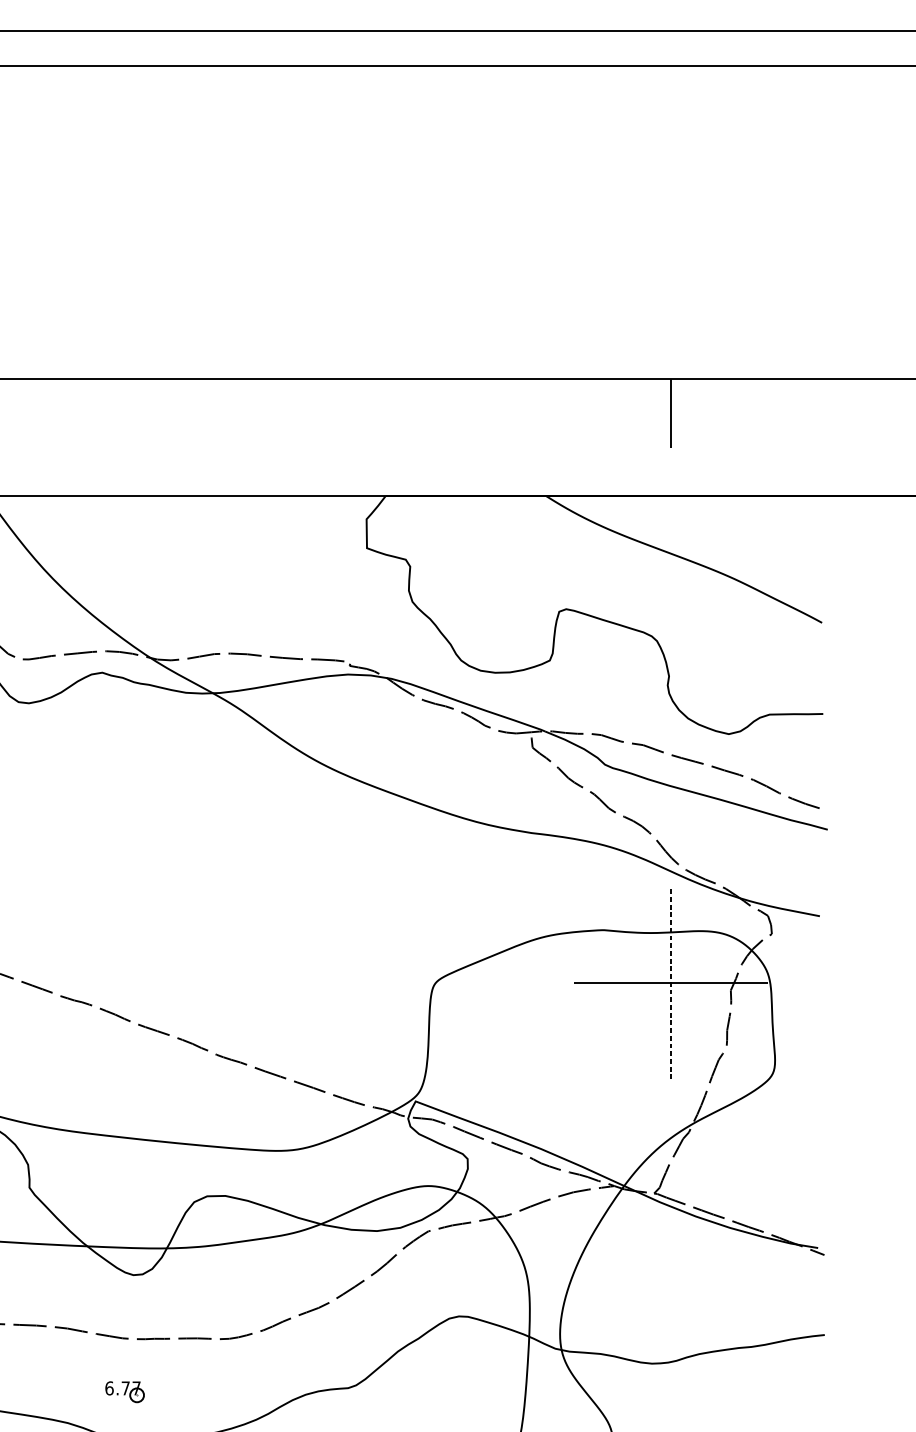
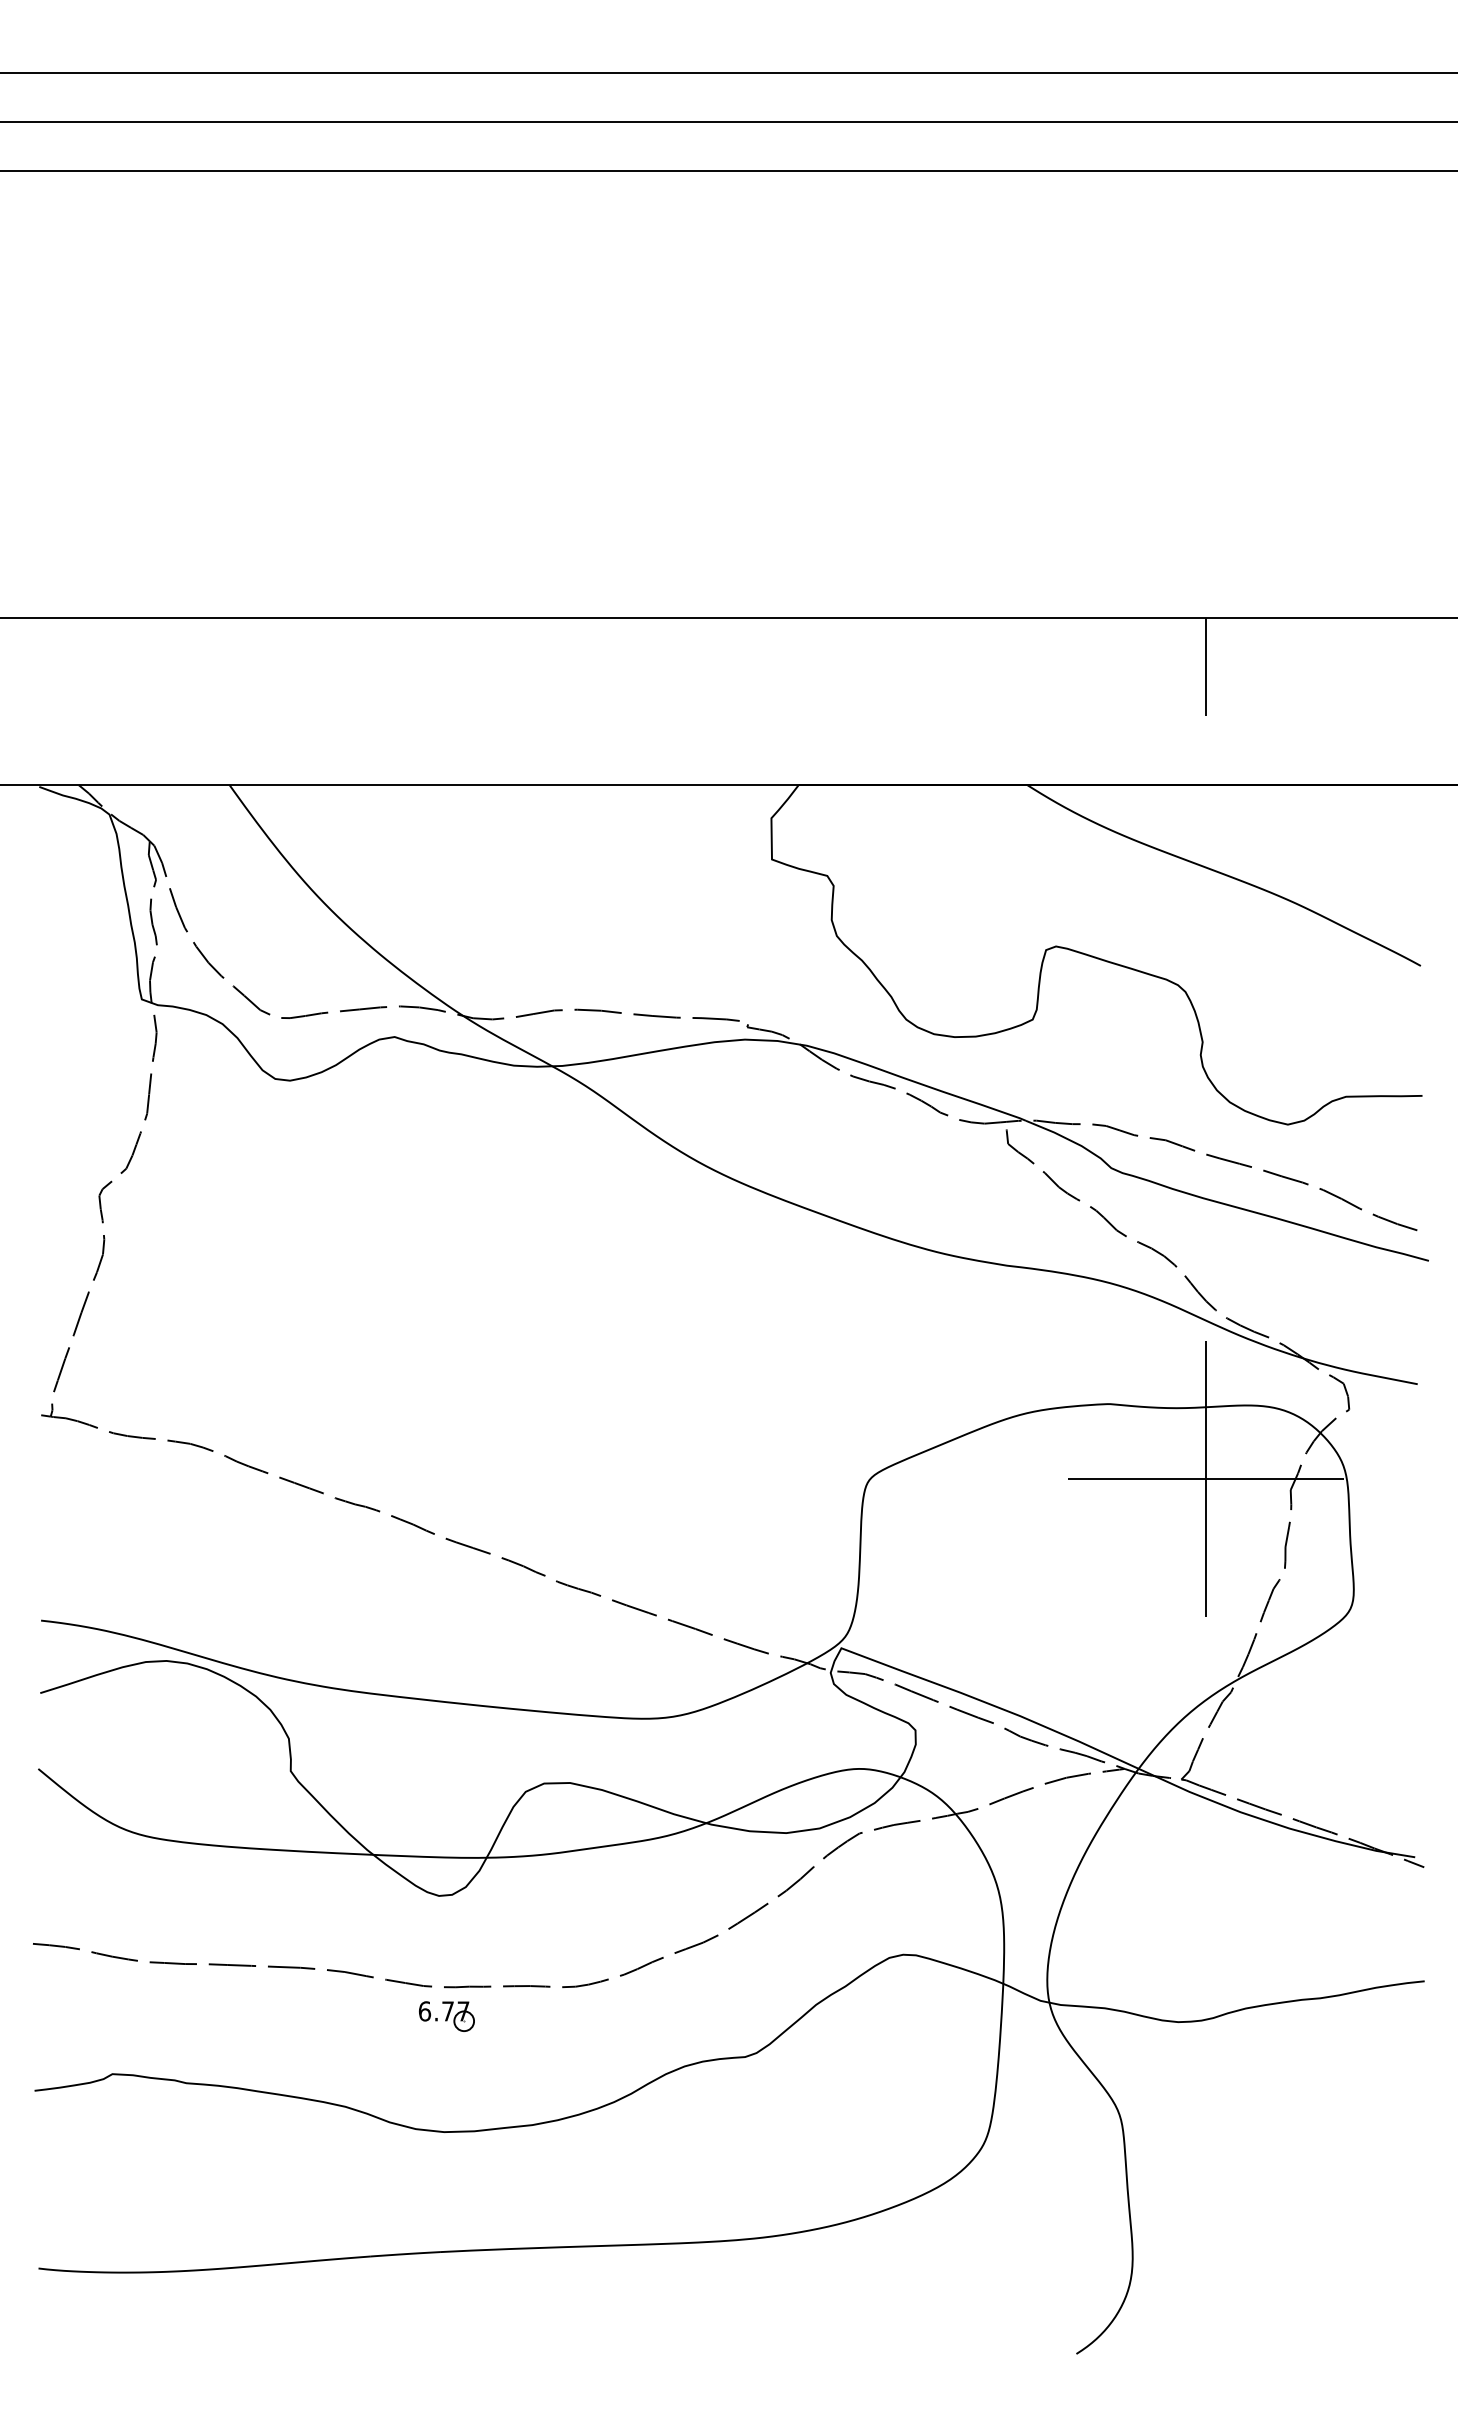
line: (671, 982) -> (1205, 1478), dashed -> solid
part: (124, 1391) -> (446, 2016), moved

